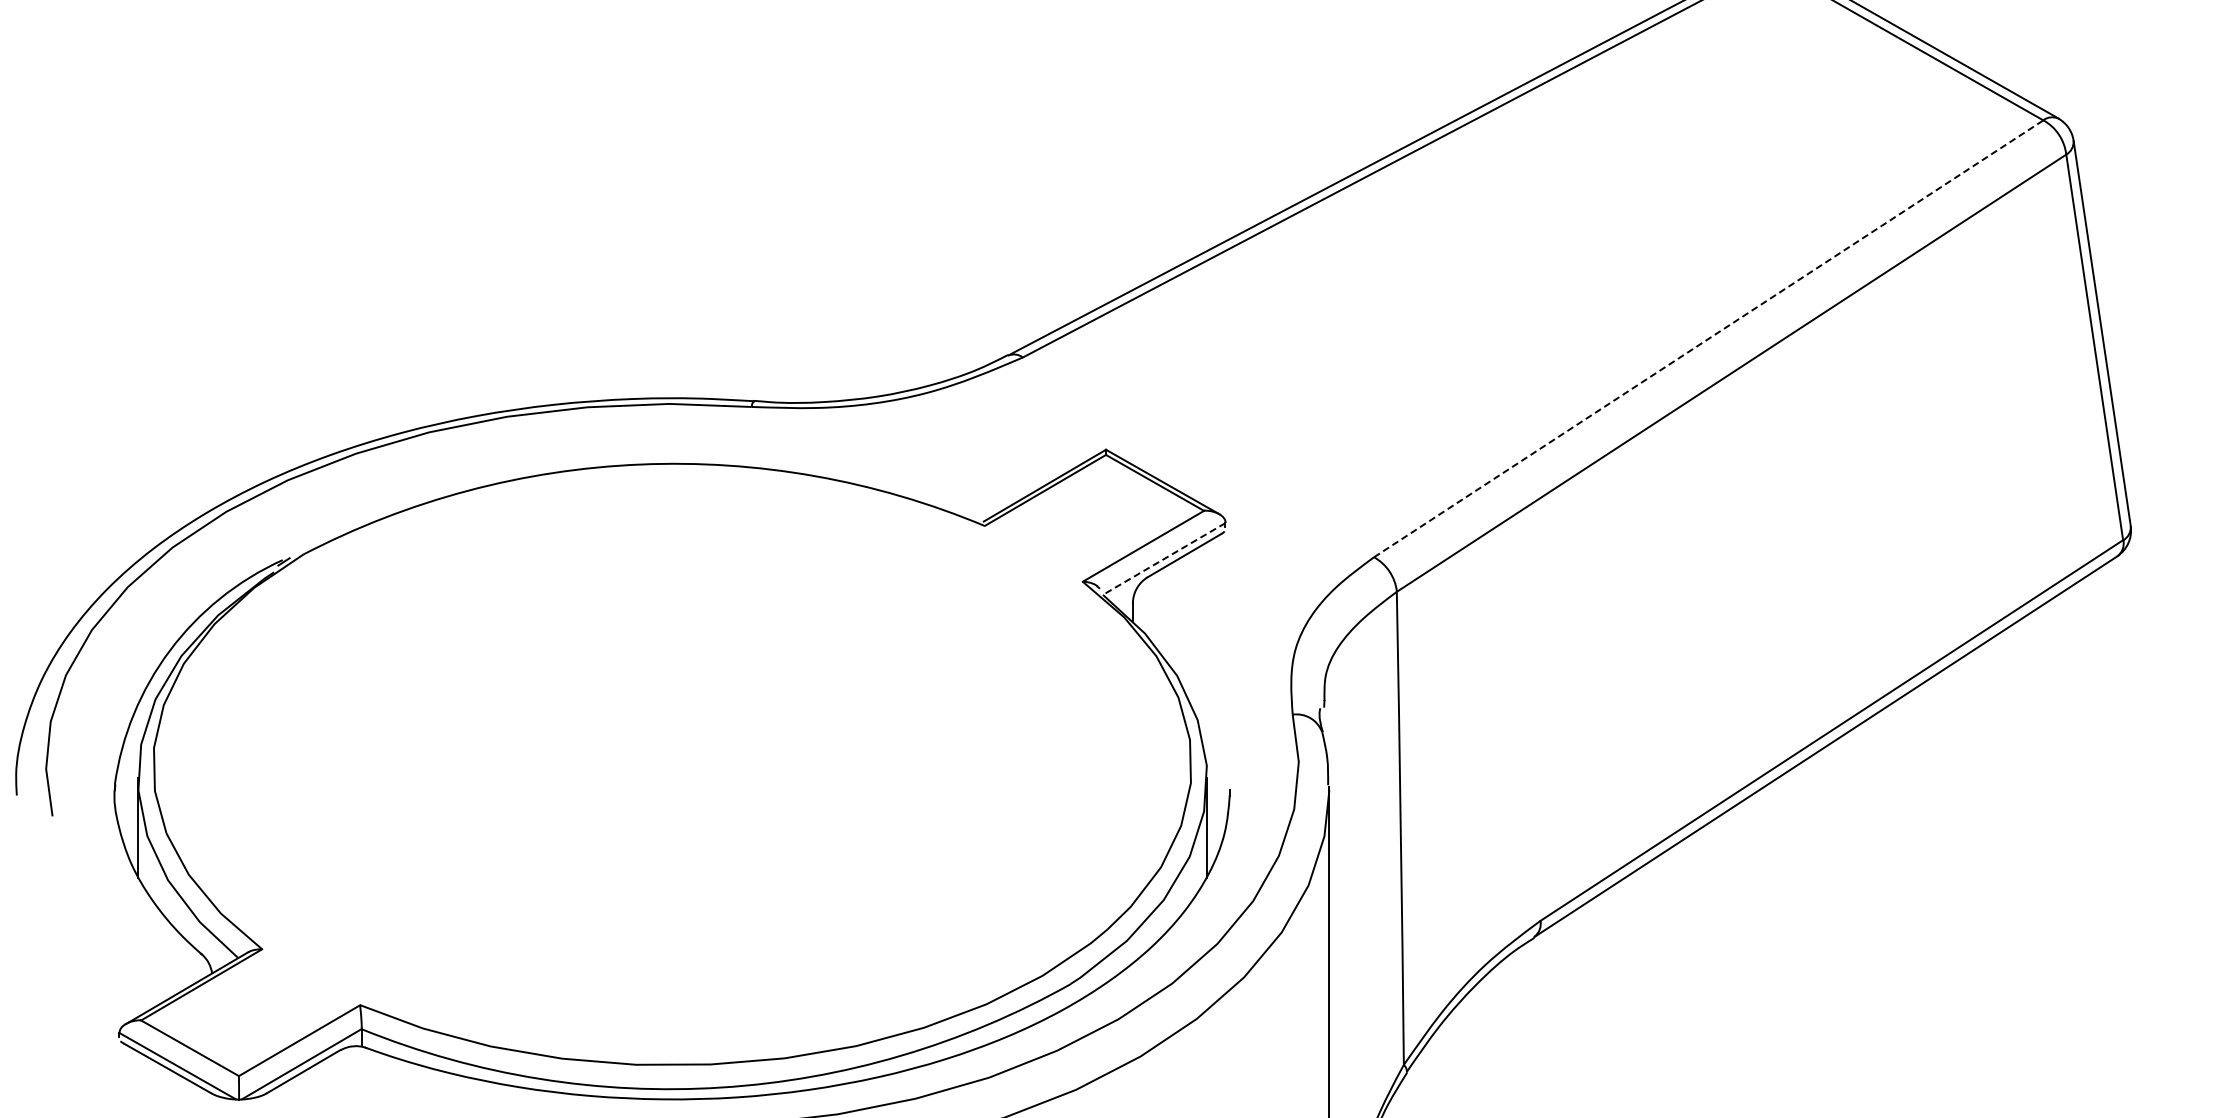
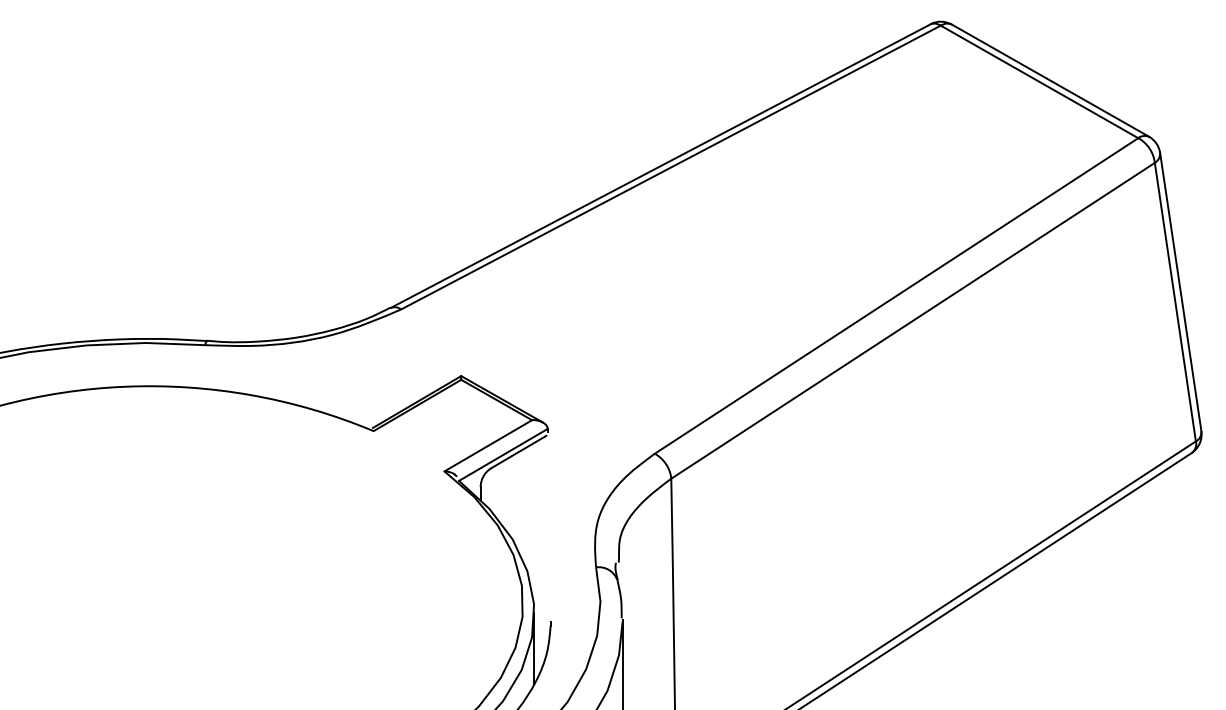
line: (1708, 338) -> (896, 295), dashed -> solid
line: (1163, 559) -> (502, 455), dashed -> solid

